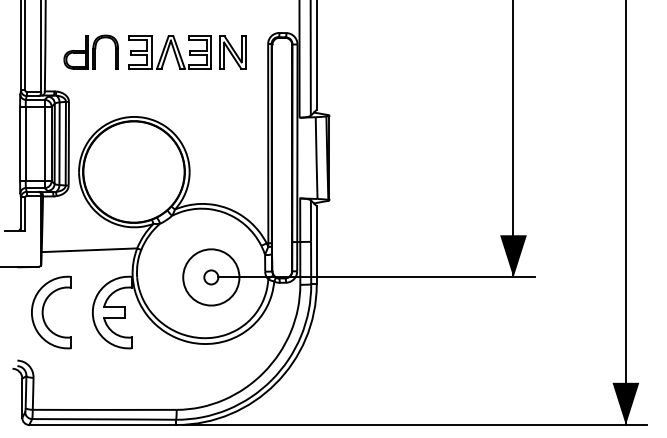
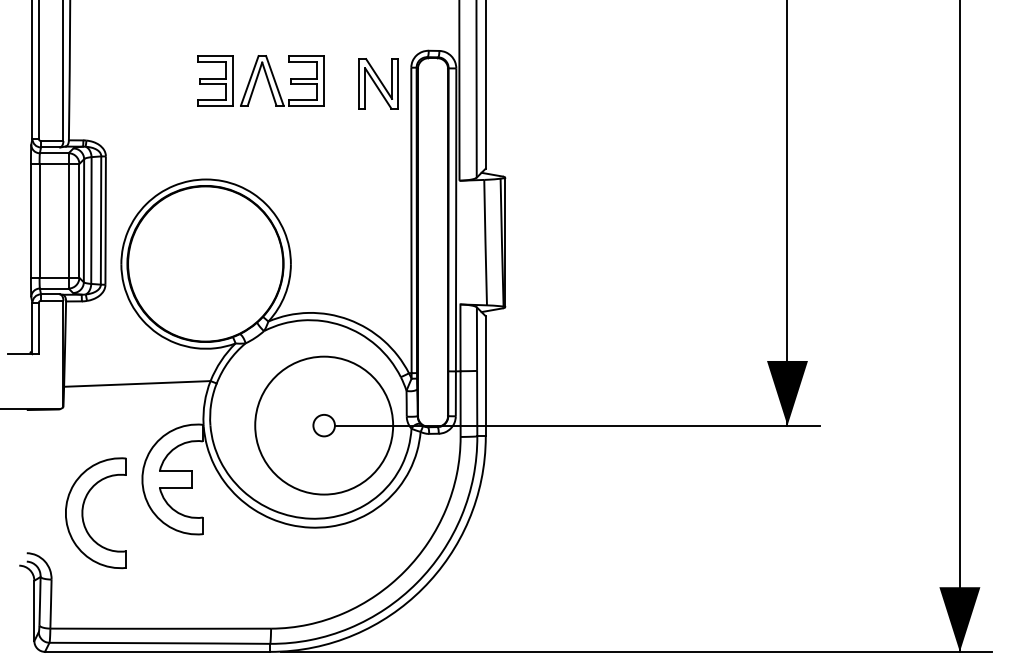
part: (90, 51) -> (138, 79), removed
part: (232, 52) -> (378, 83), moved
circle: (211, 277) -> (324, 425), size x1.6
part: (43, 312) -> (83, 513), moved

